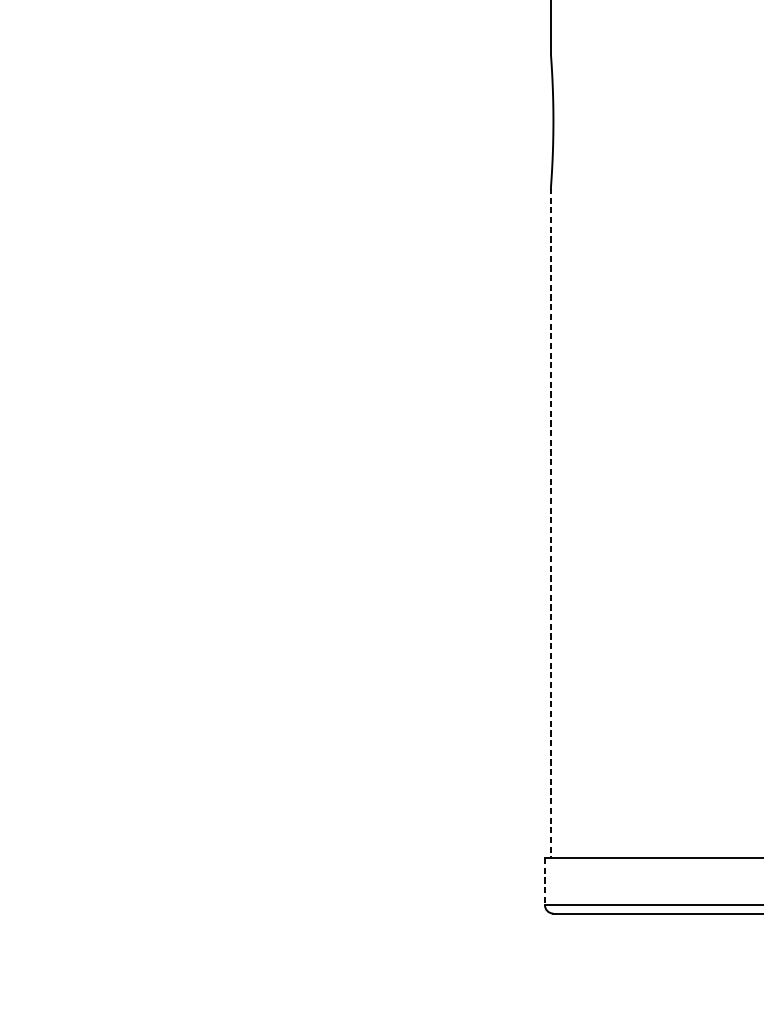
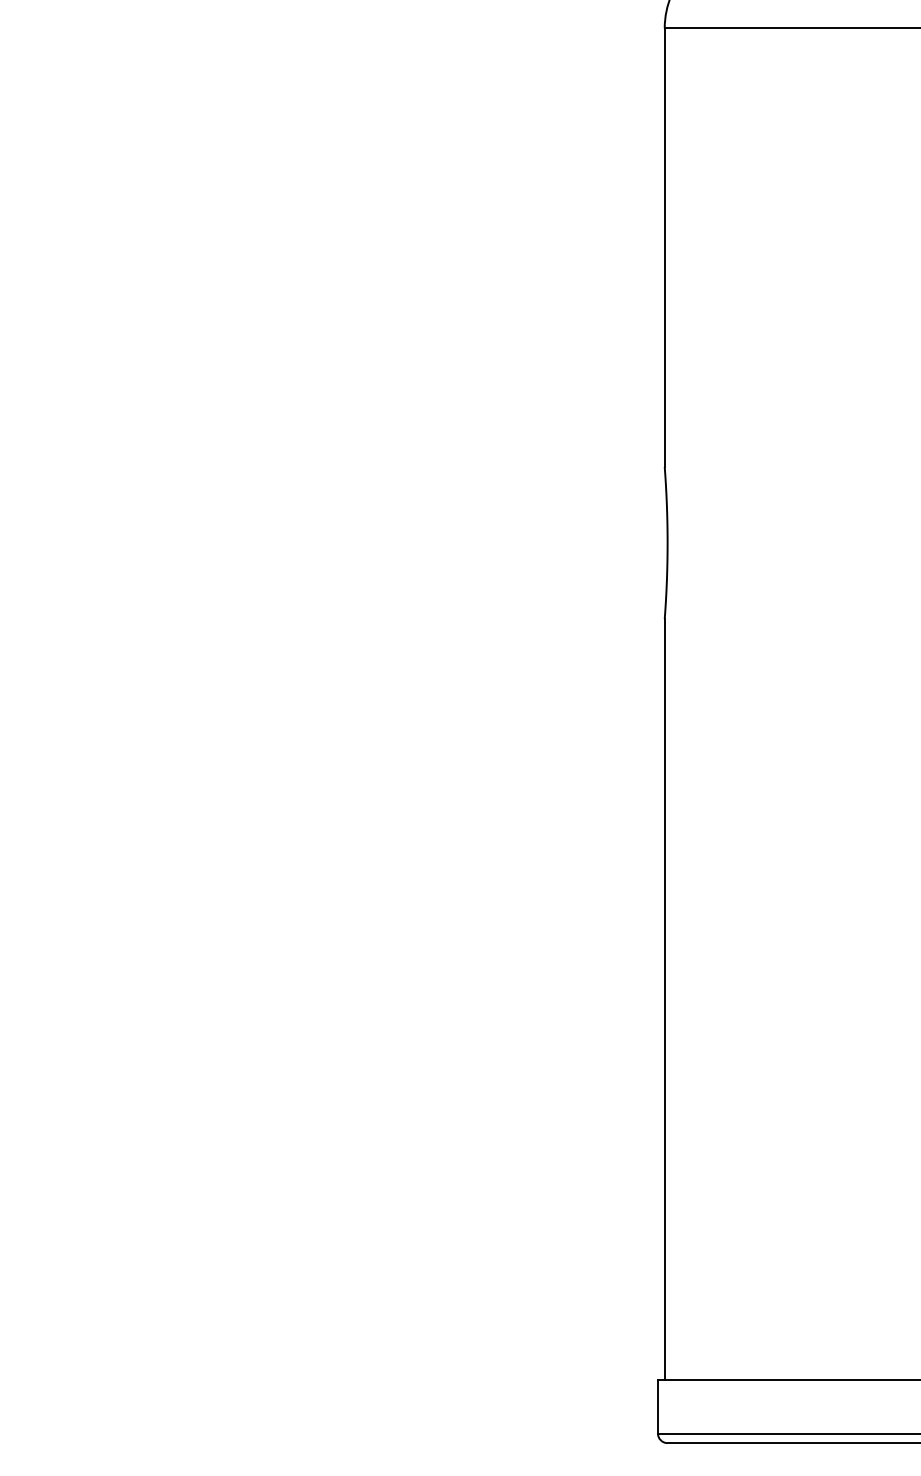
line: (550, 522) -> (664, 999), dashed -> solid
line: (544, 881) -> (657, 1406), dashed -> solid

